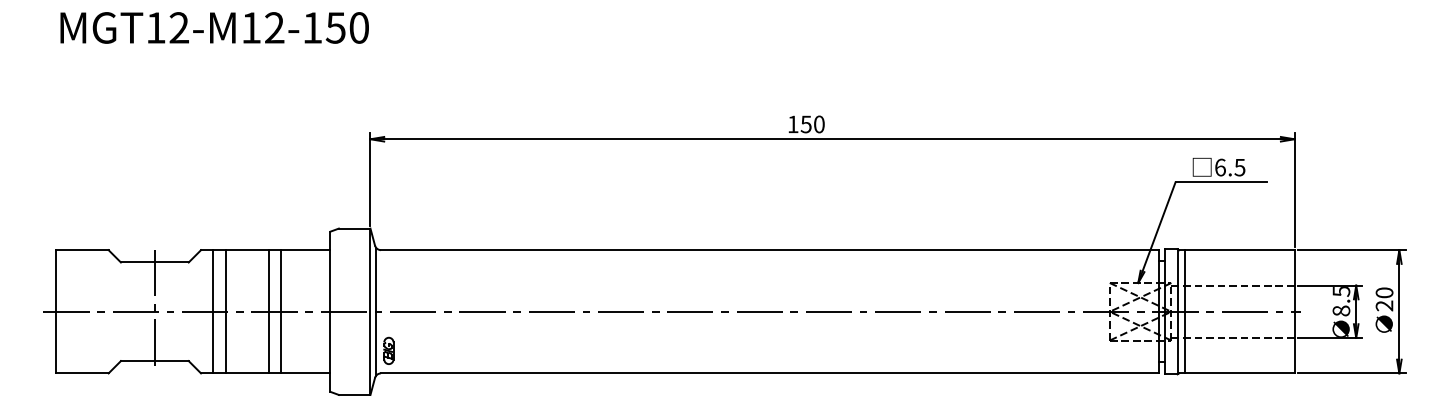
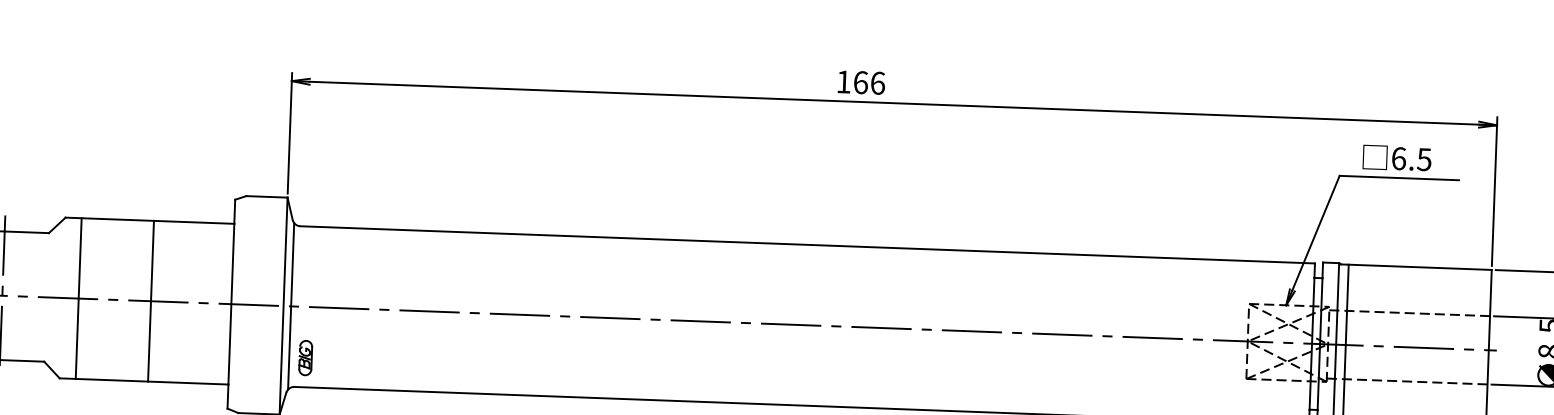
text: (812, 124) -> (868, 83), 150 -> 166
line: (225, 311) -> (94, 298), removed
line: (281, 311) -> (167, 301), removed

